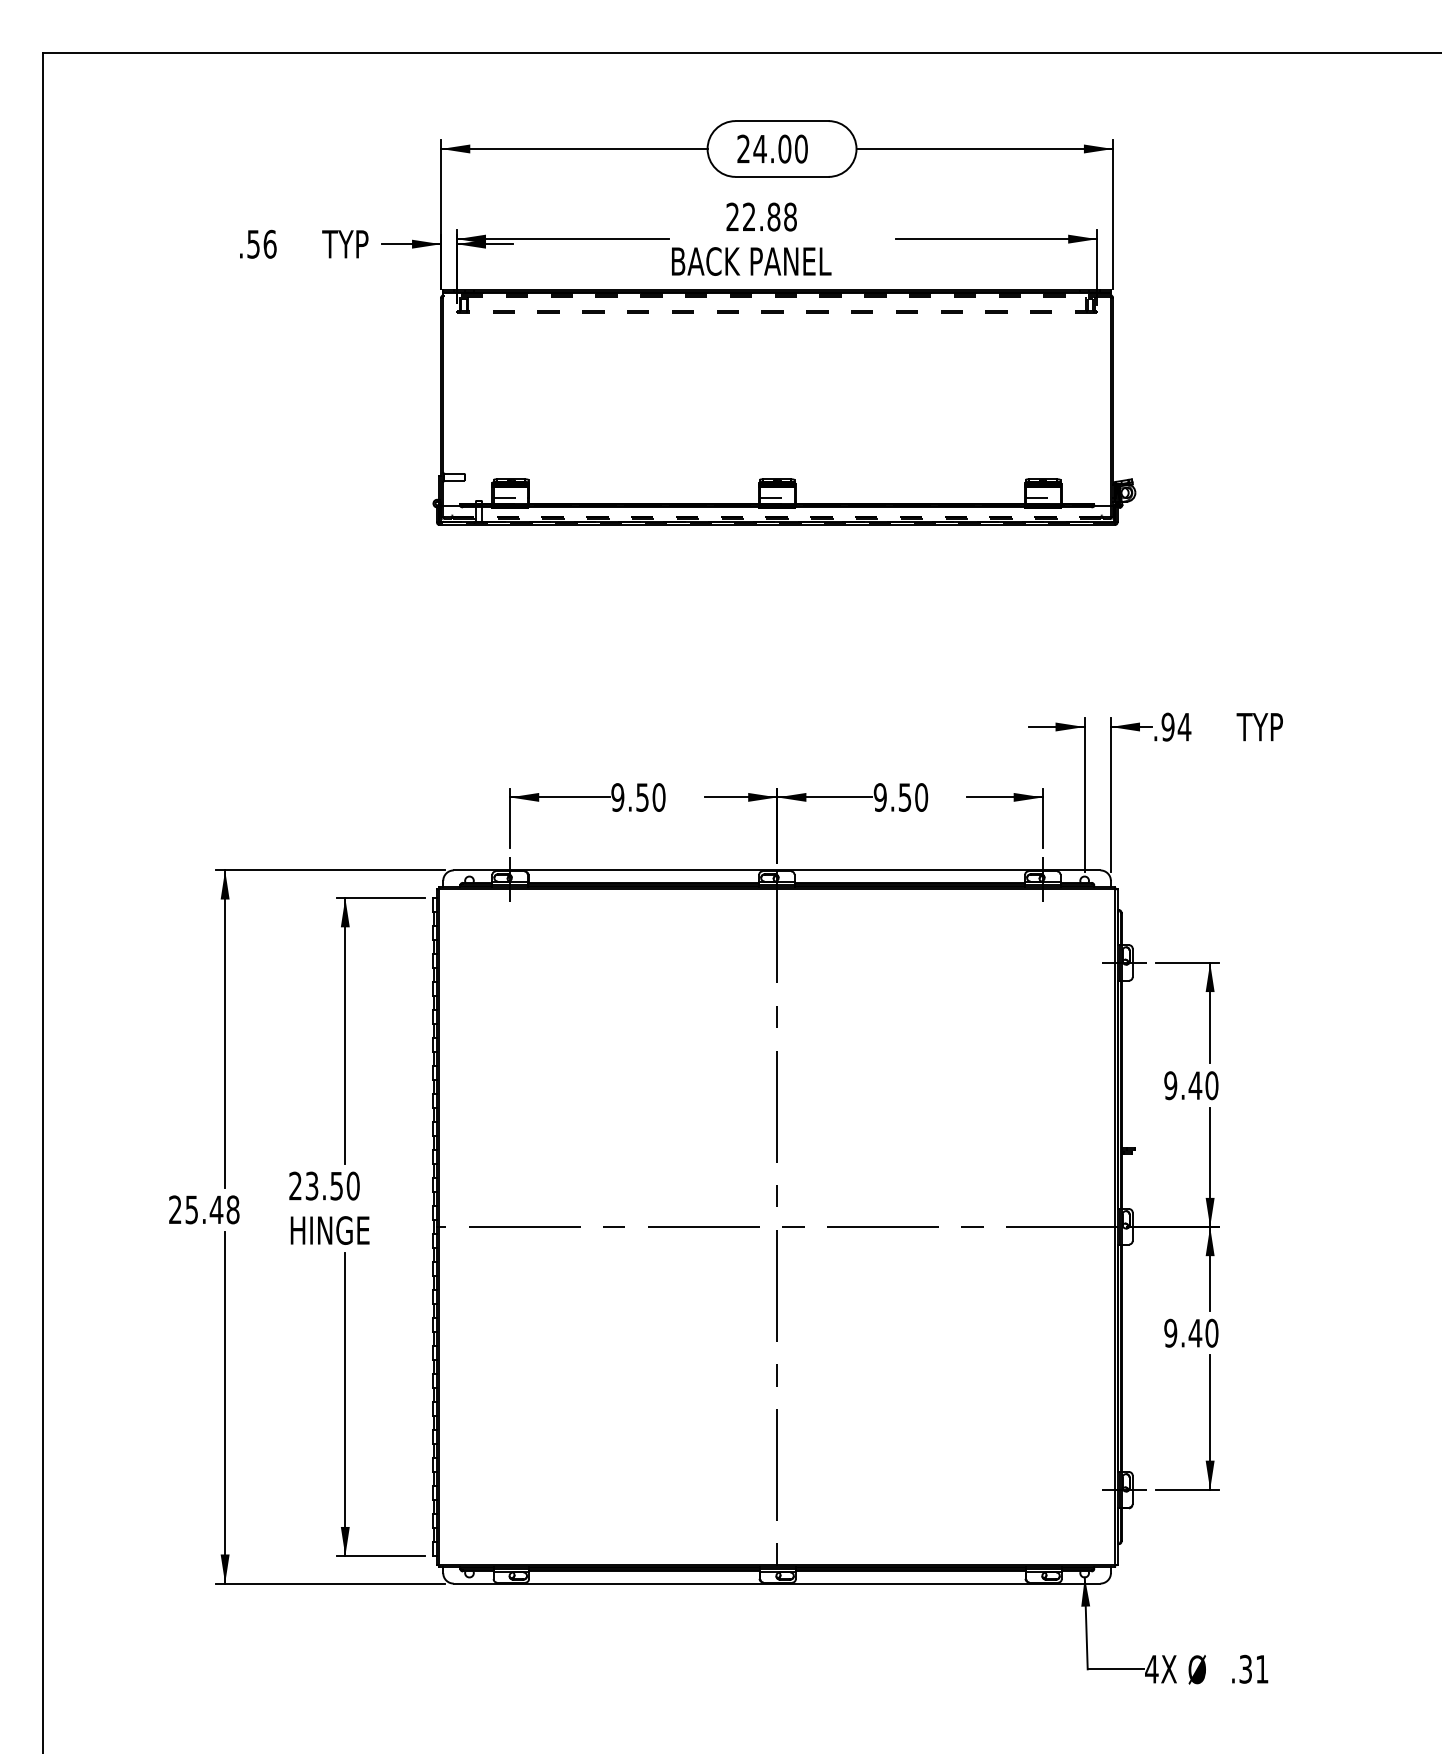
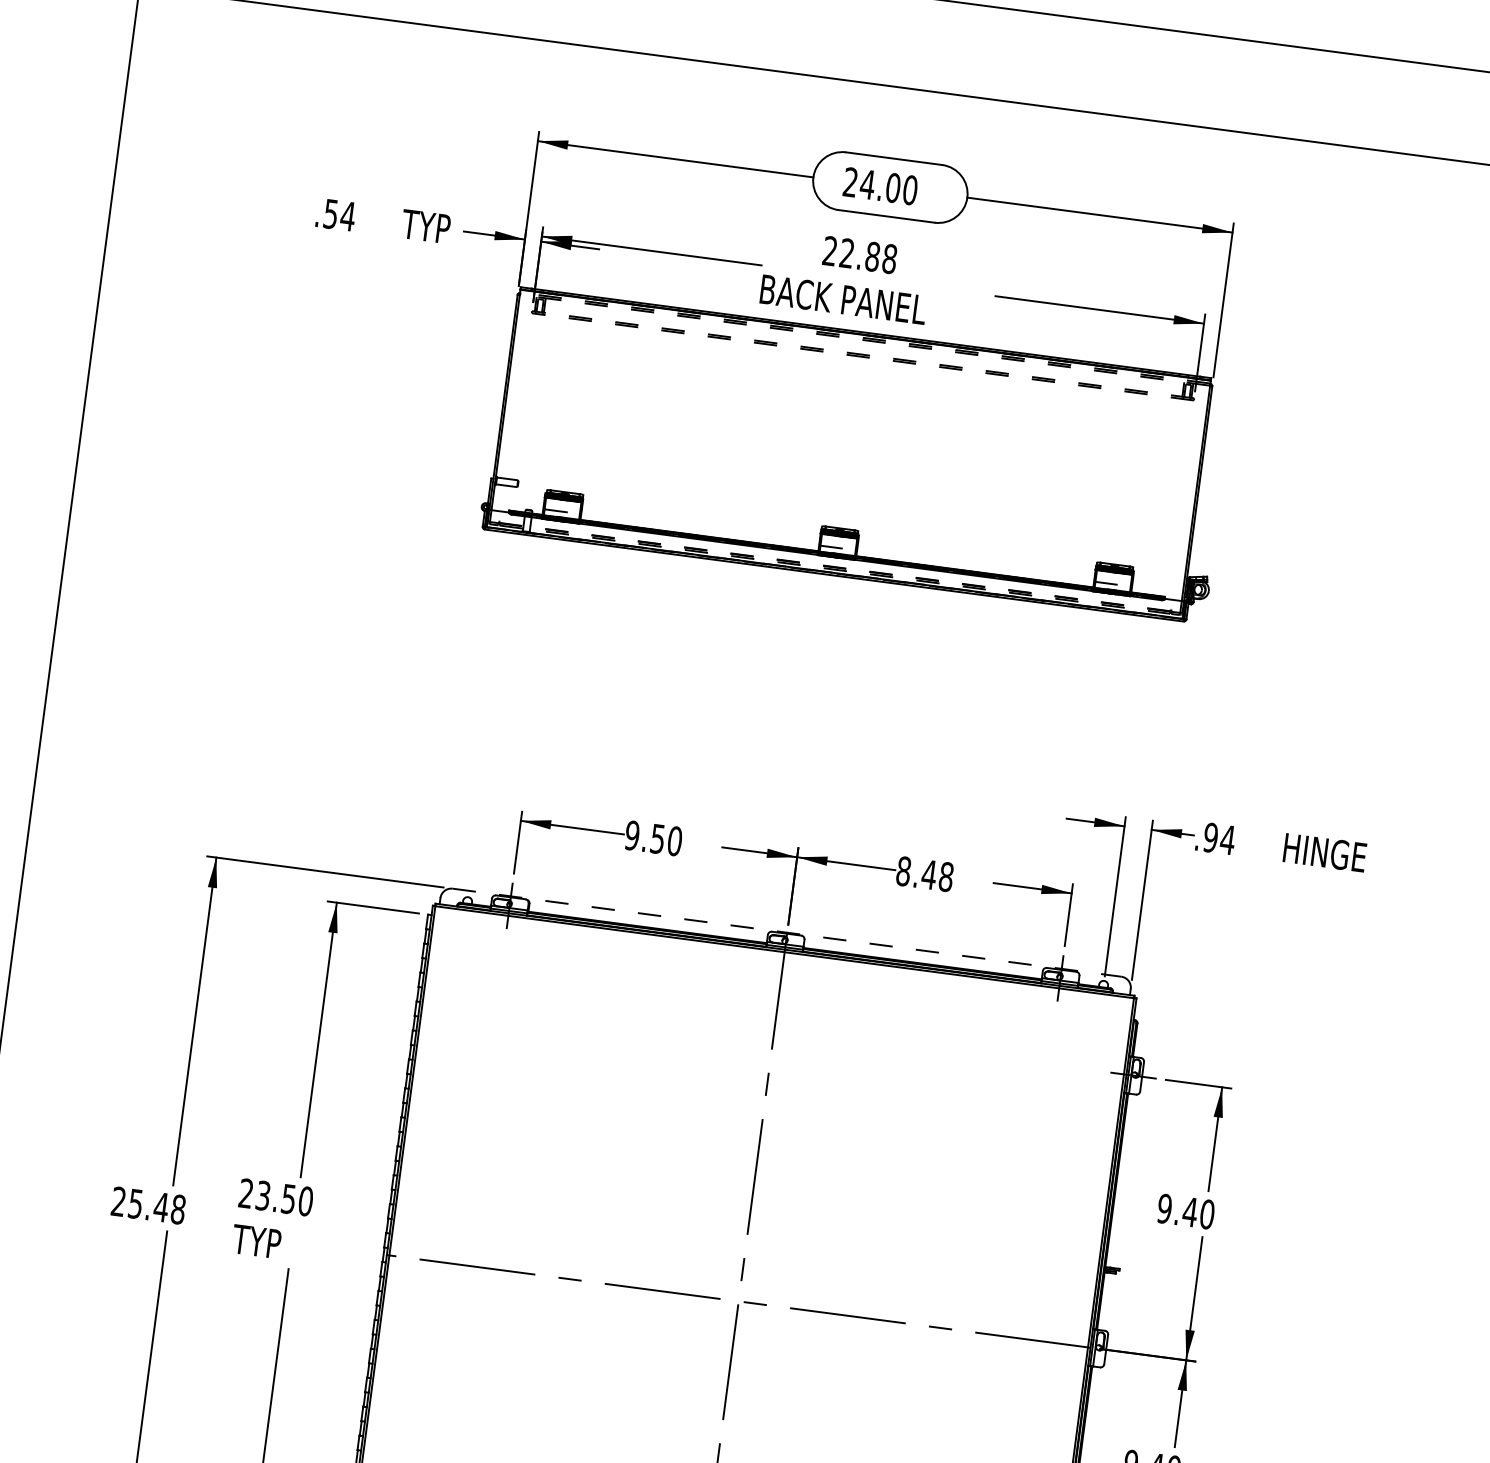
text: (269, 243) -> (347, 215), .56 -> .54
text: (1276, 726) -> (1322, 851), TYP -> HINGE
text: (900, 797) -> (924, 874), 9.50 -> 8.48
line: (777, 870) -> (787, 932), solid -> dashed
text: (328, 1230) -> (274, 1243), HINGE -> TYP

